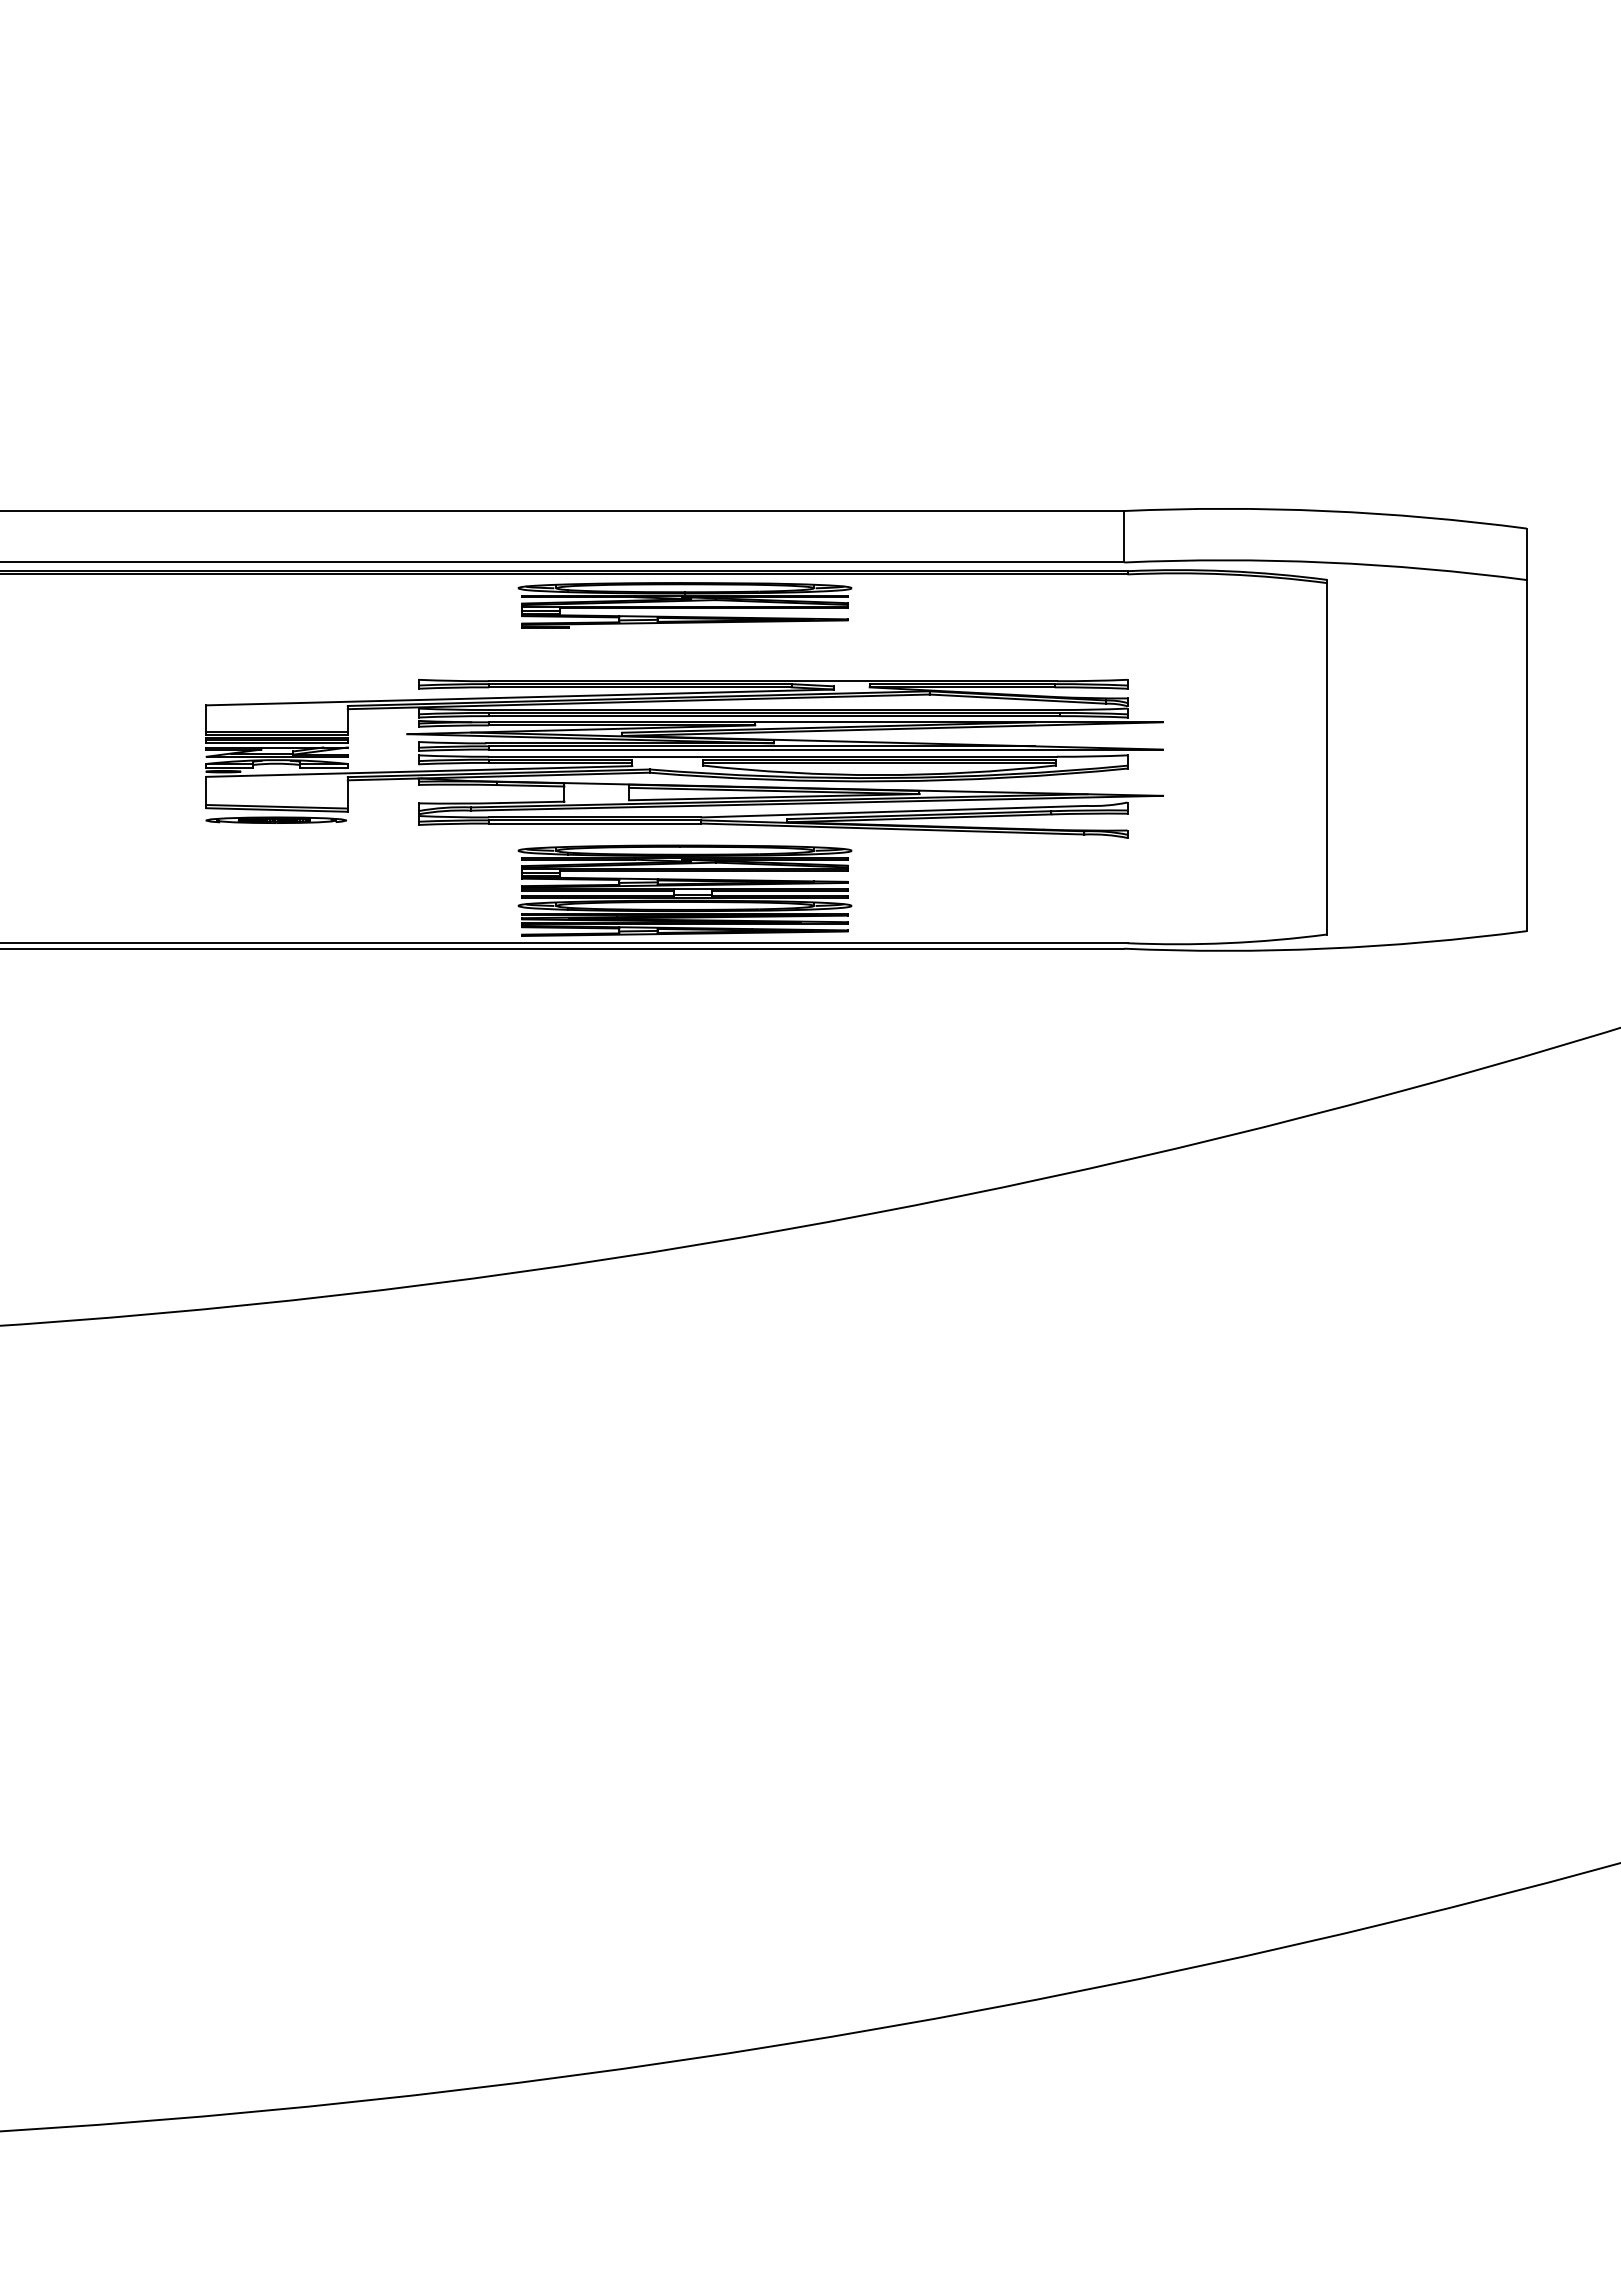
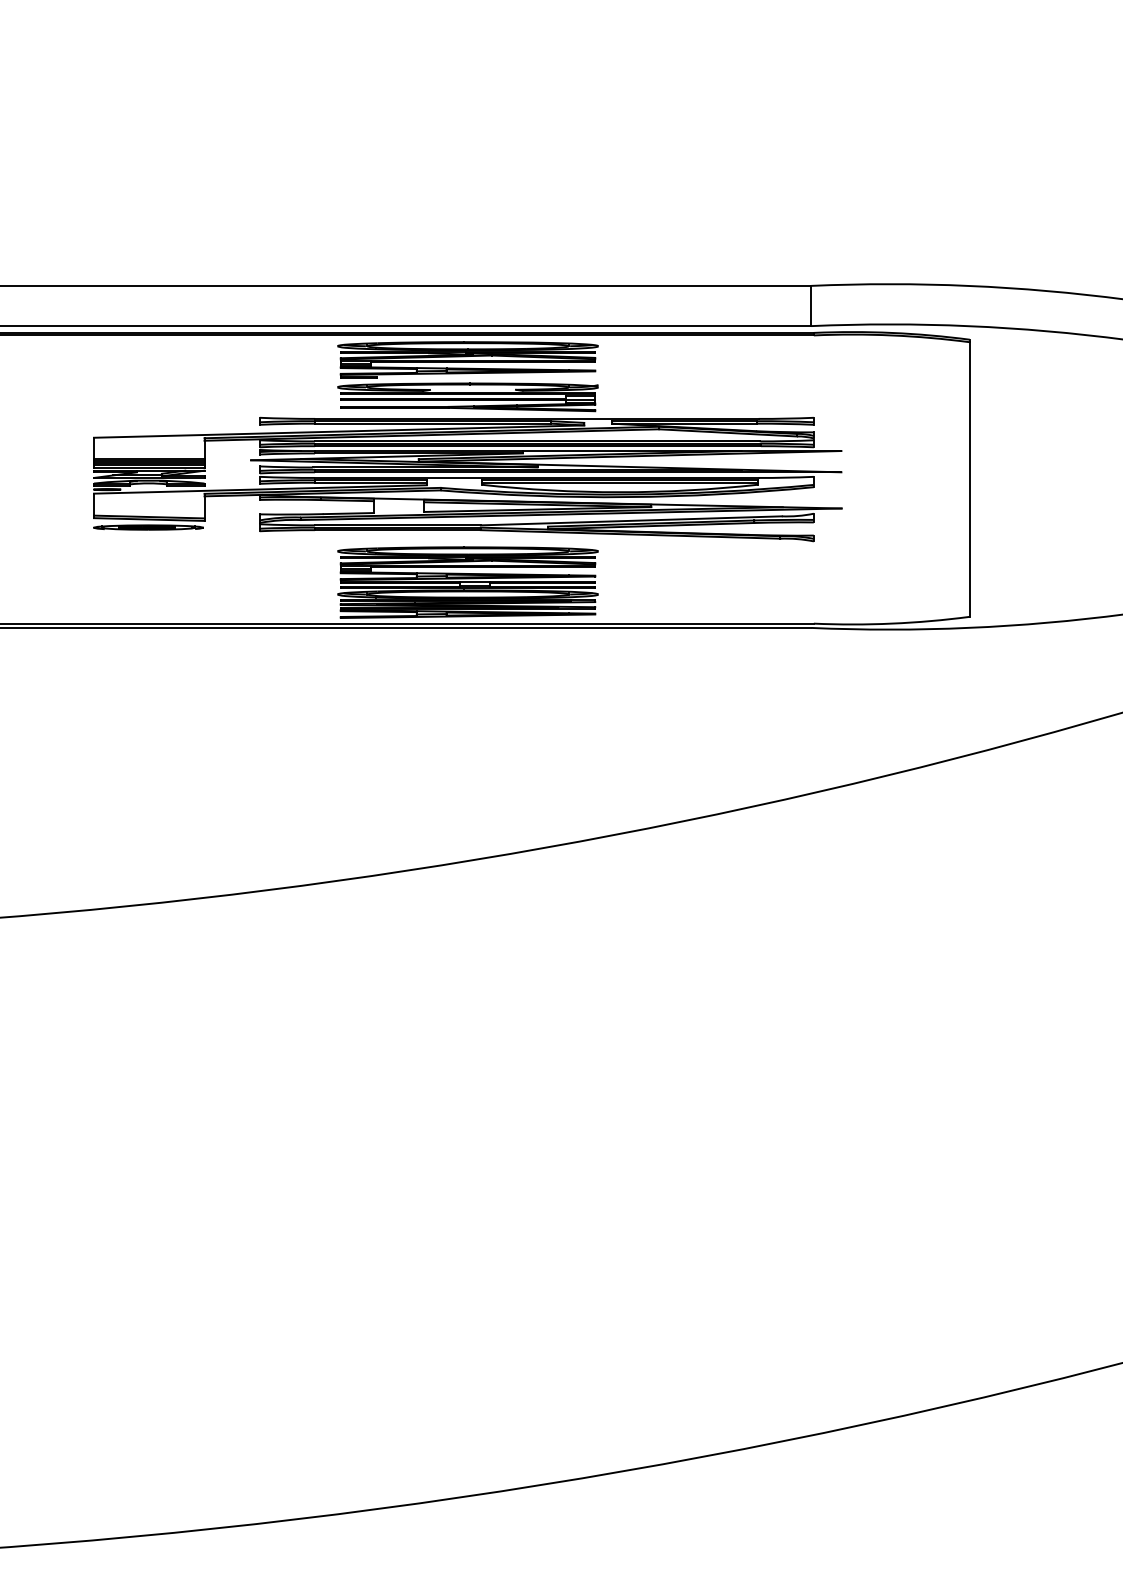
part: (684, 653) -> (467, 397), added

